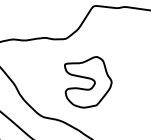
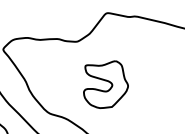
part: (87, 82) -> (105, 84), moved

